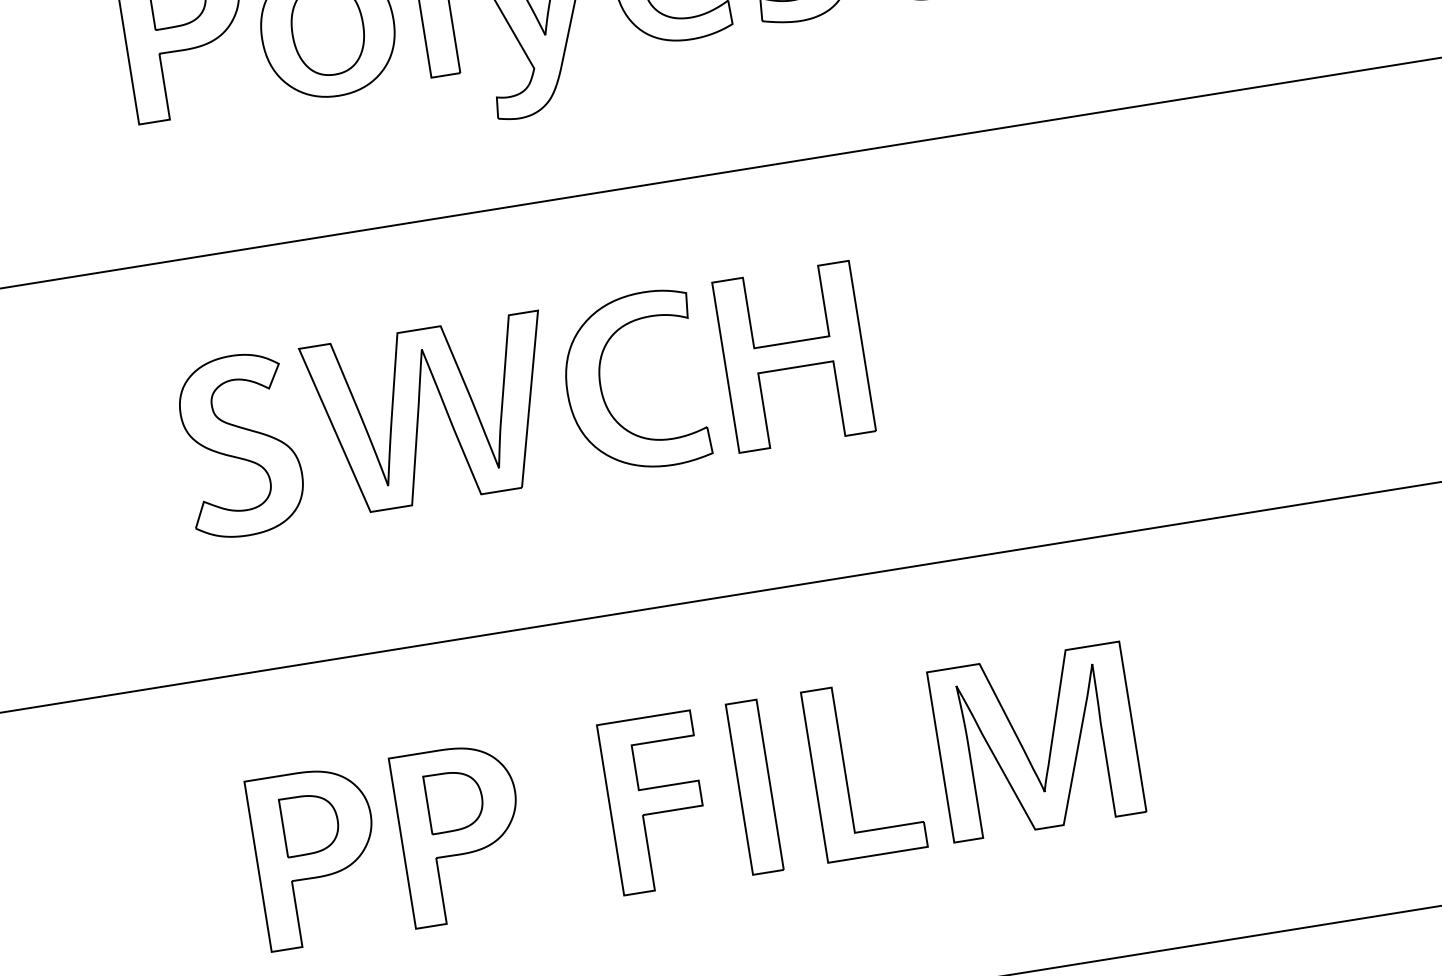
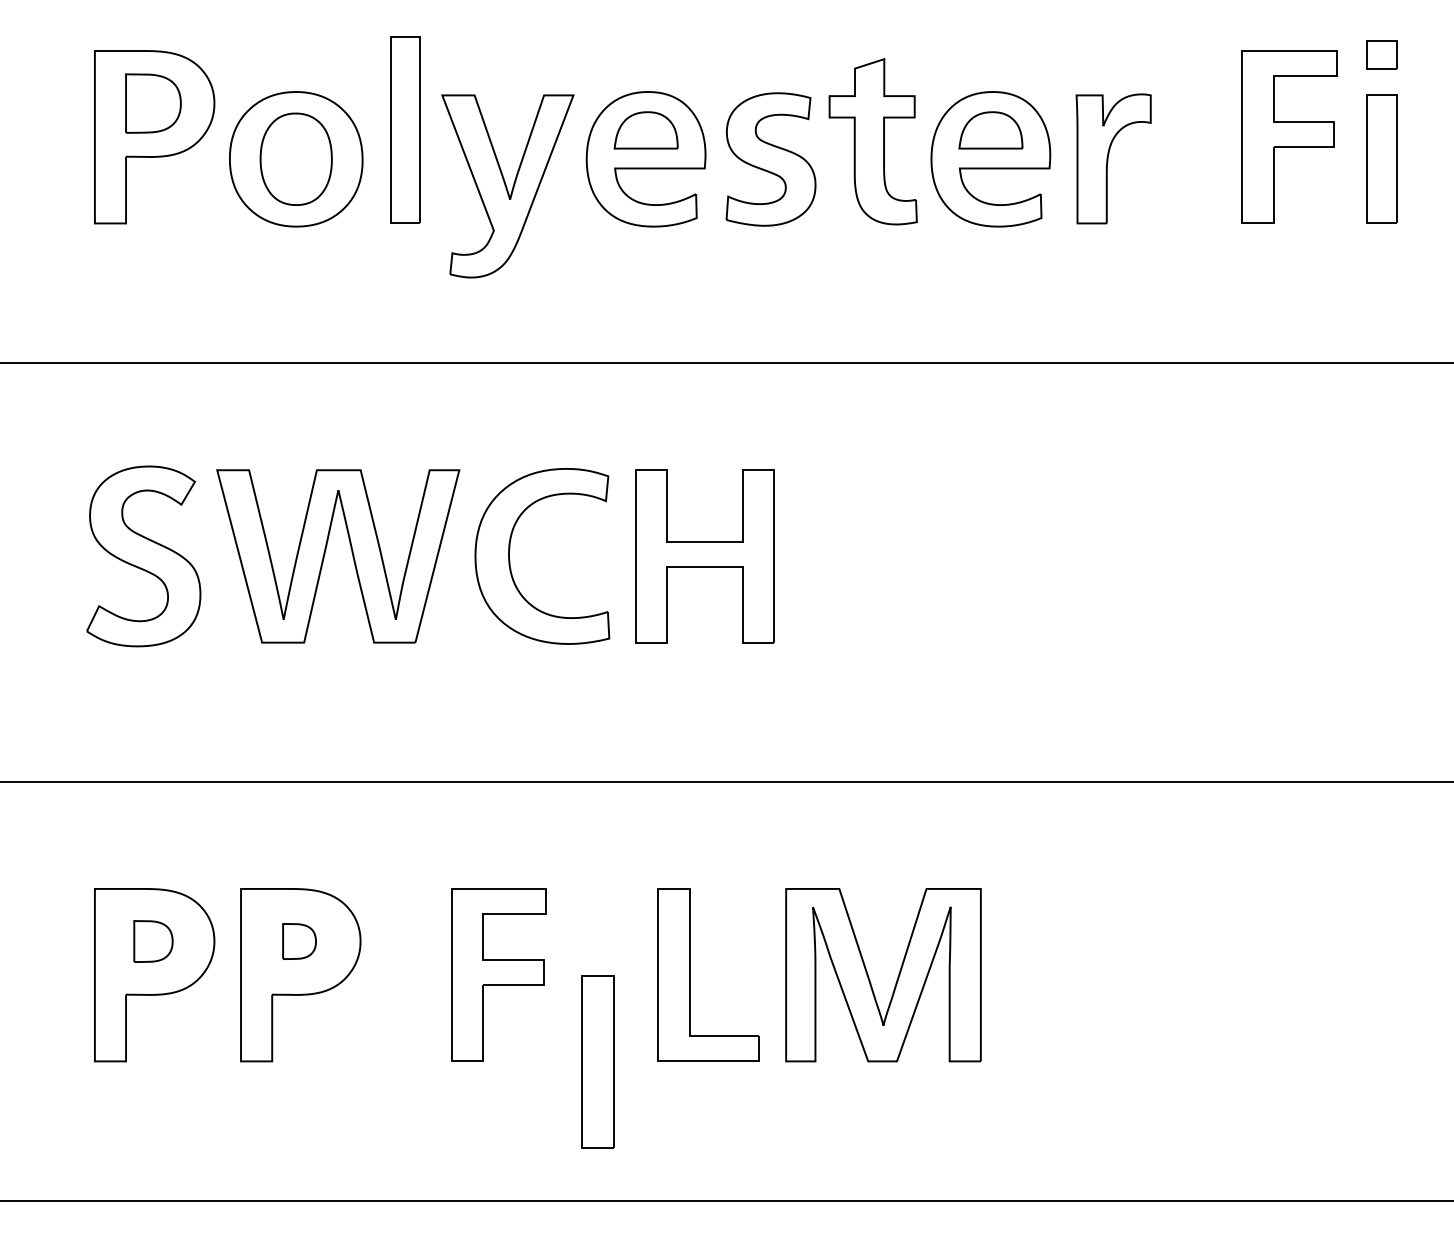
part: (754, 786) -> (597, 1061), moved
part: (454, 801) -> (299, 941), size x0.6
part: (310, 824) -> (153, 941), size x0.7

